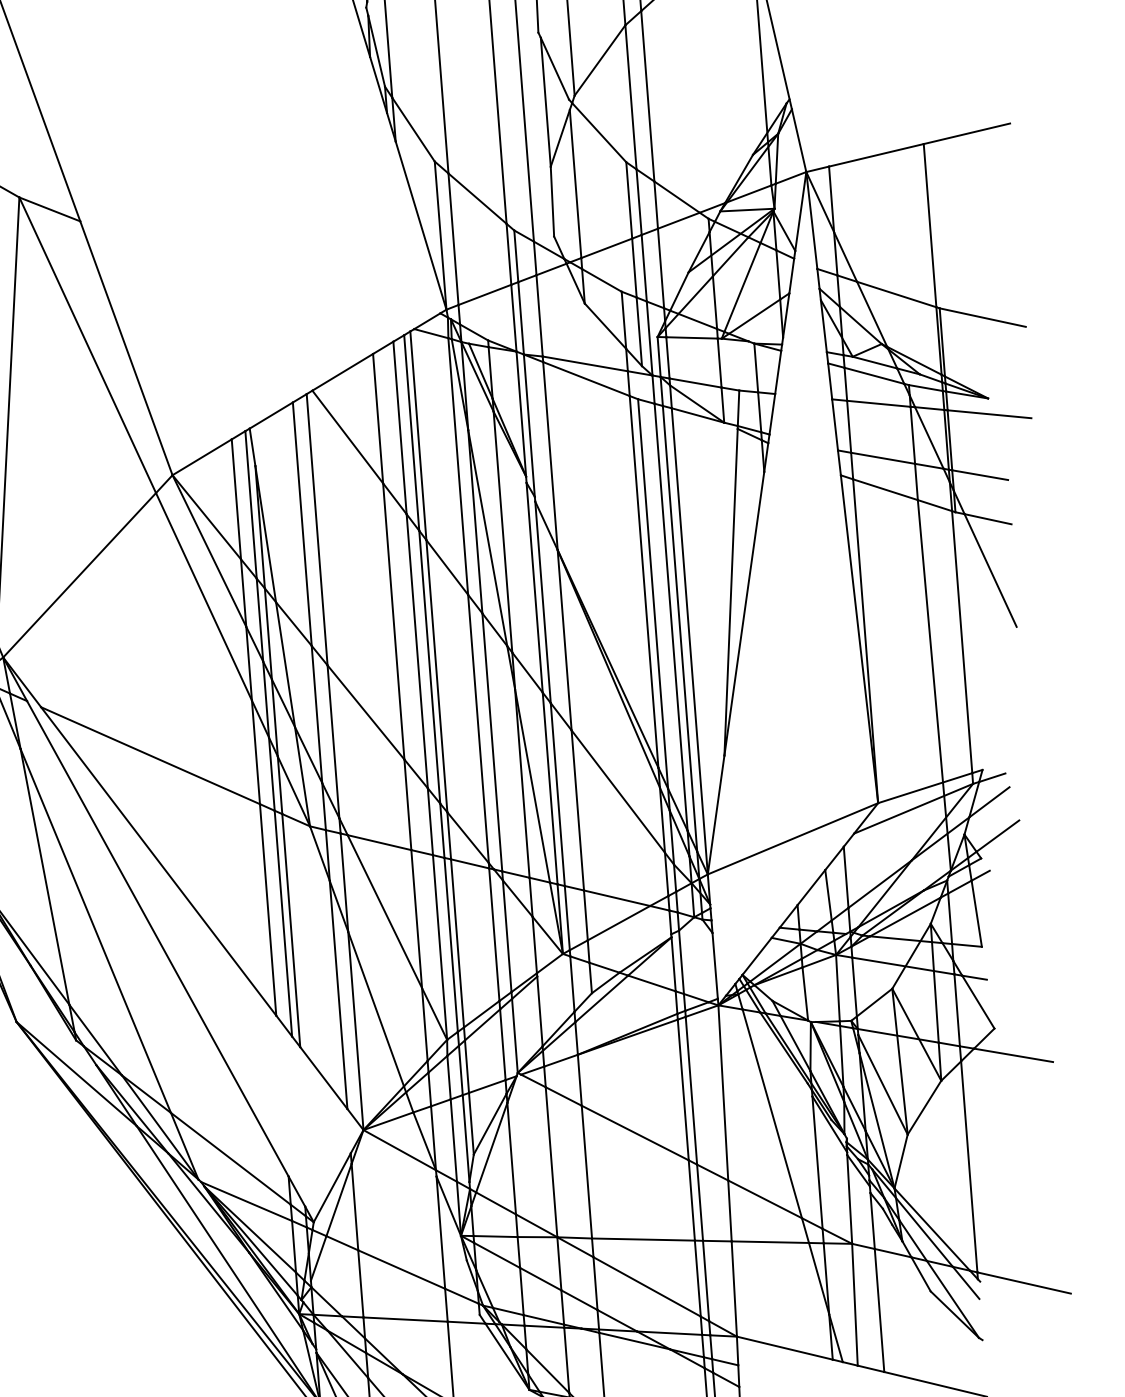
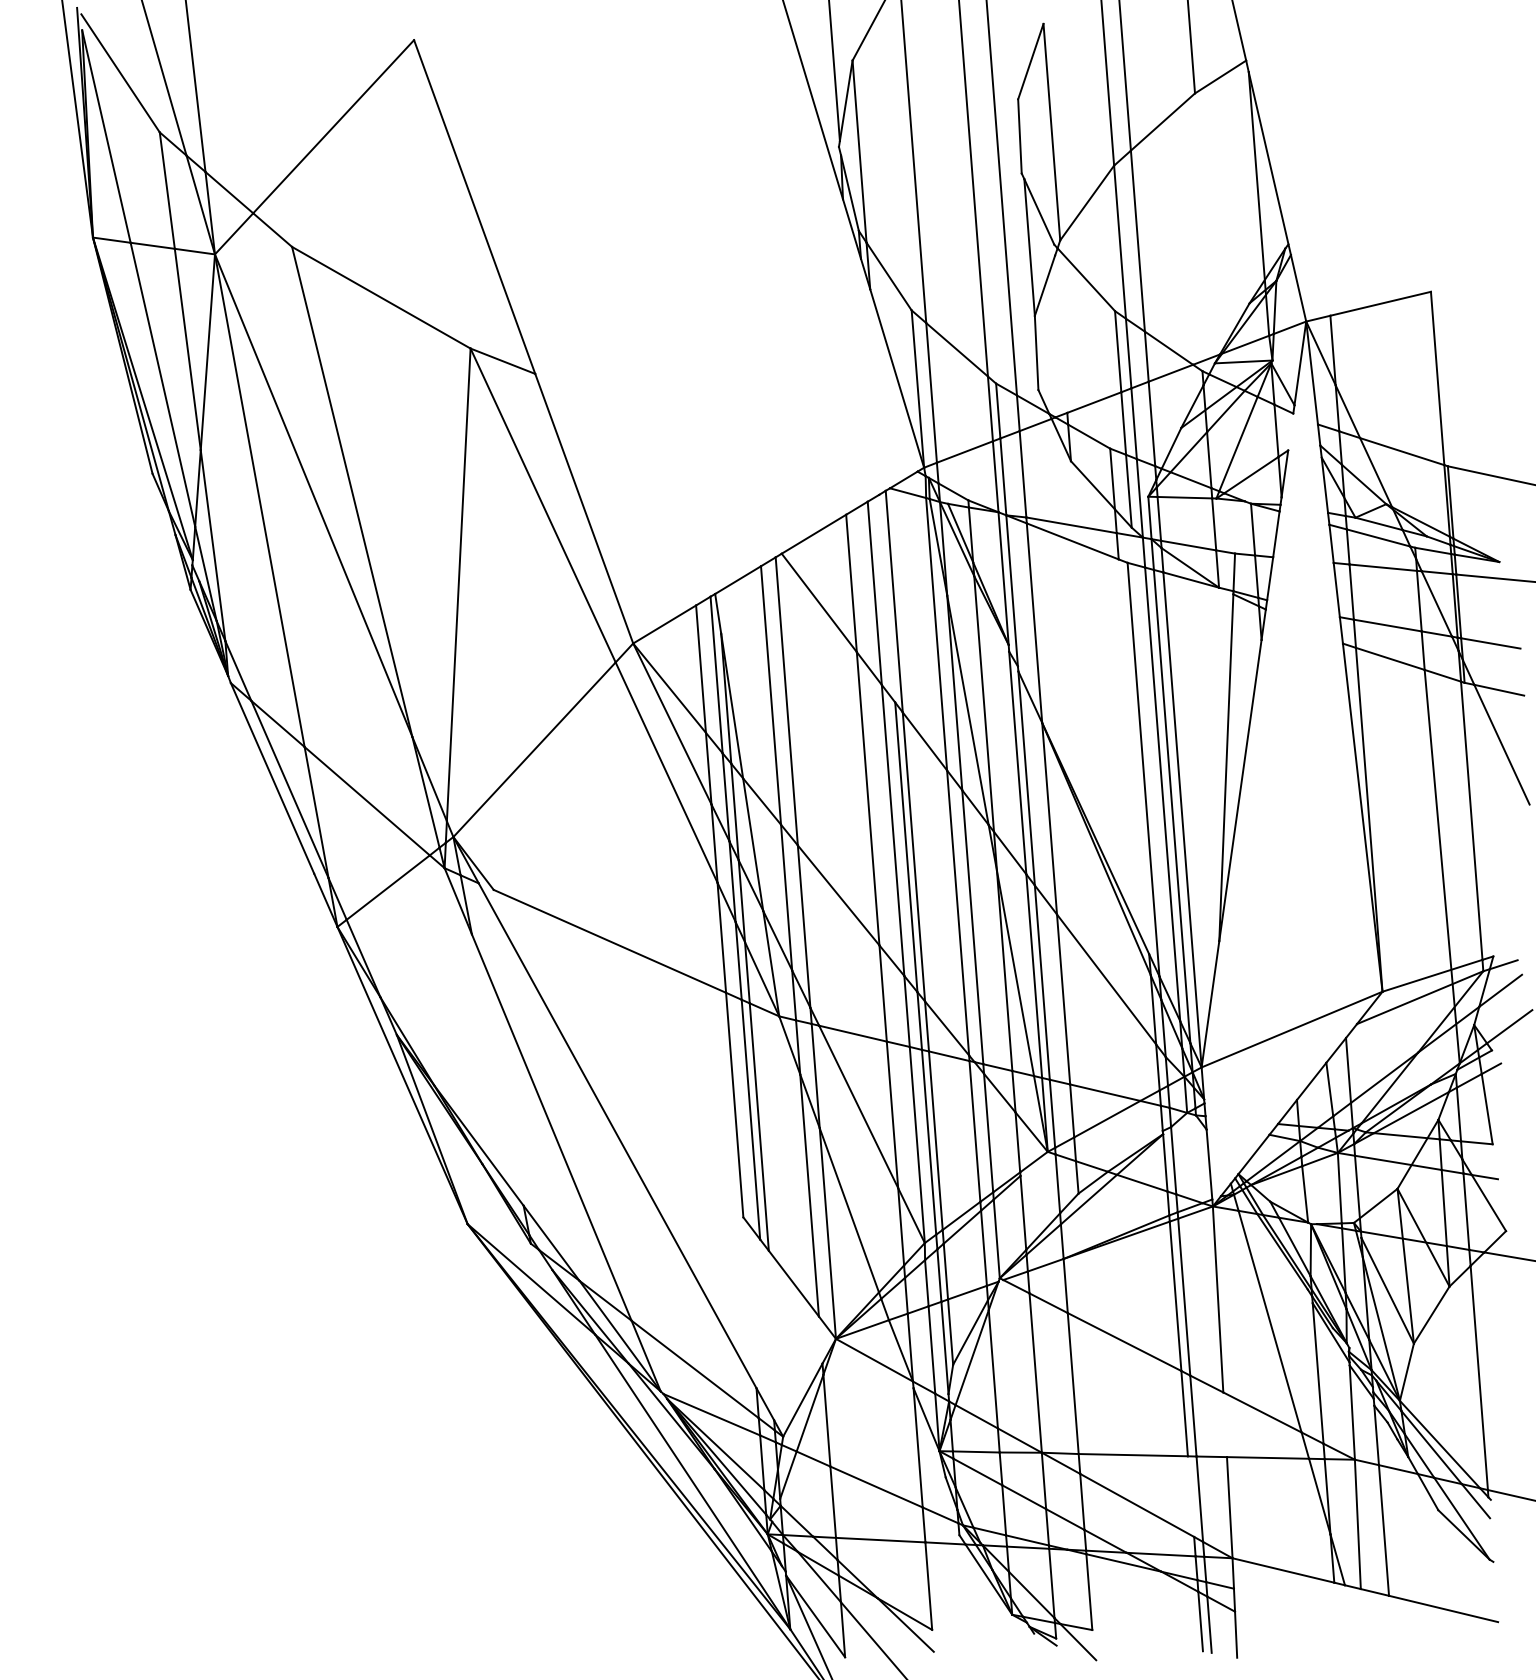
line: (966, 133) -> (1476, 280), removed
line: (575, 183) -> (1061, 333), removed
line: (791, 275) -> (1290, 431), removed
line: (411, 432) -> (887, 598), removed
line: (643, 581) -> (1133, 756), removed
line: (158, 861) -> (618, 1053), removed
line: (44, 876) -> (497, 1069), removed
line: (729, 1210) -> (1224, 1424), removed
line: (697, 1278) -> (1190, 1496), removed

